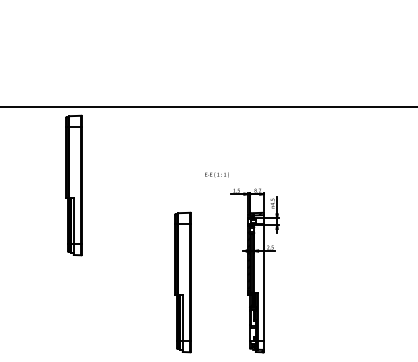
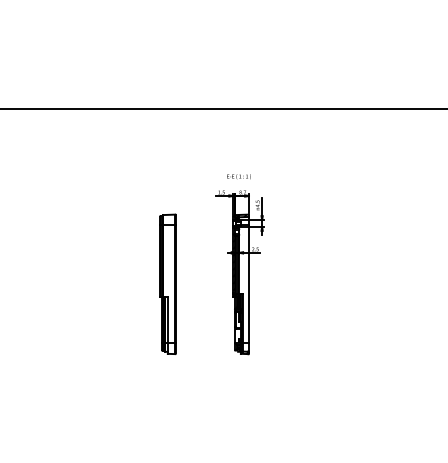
text: (216, 174) -> (238, 176), moved
part: (73, 184) -> (58, 186), removed

